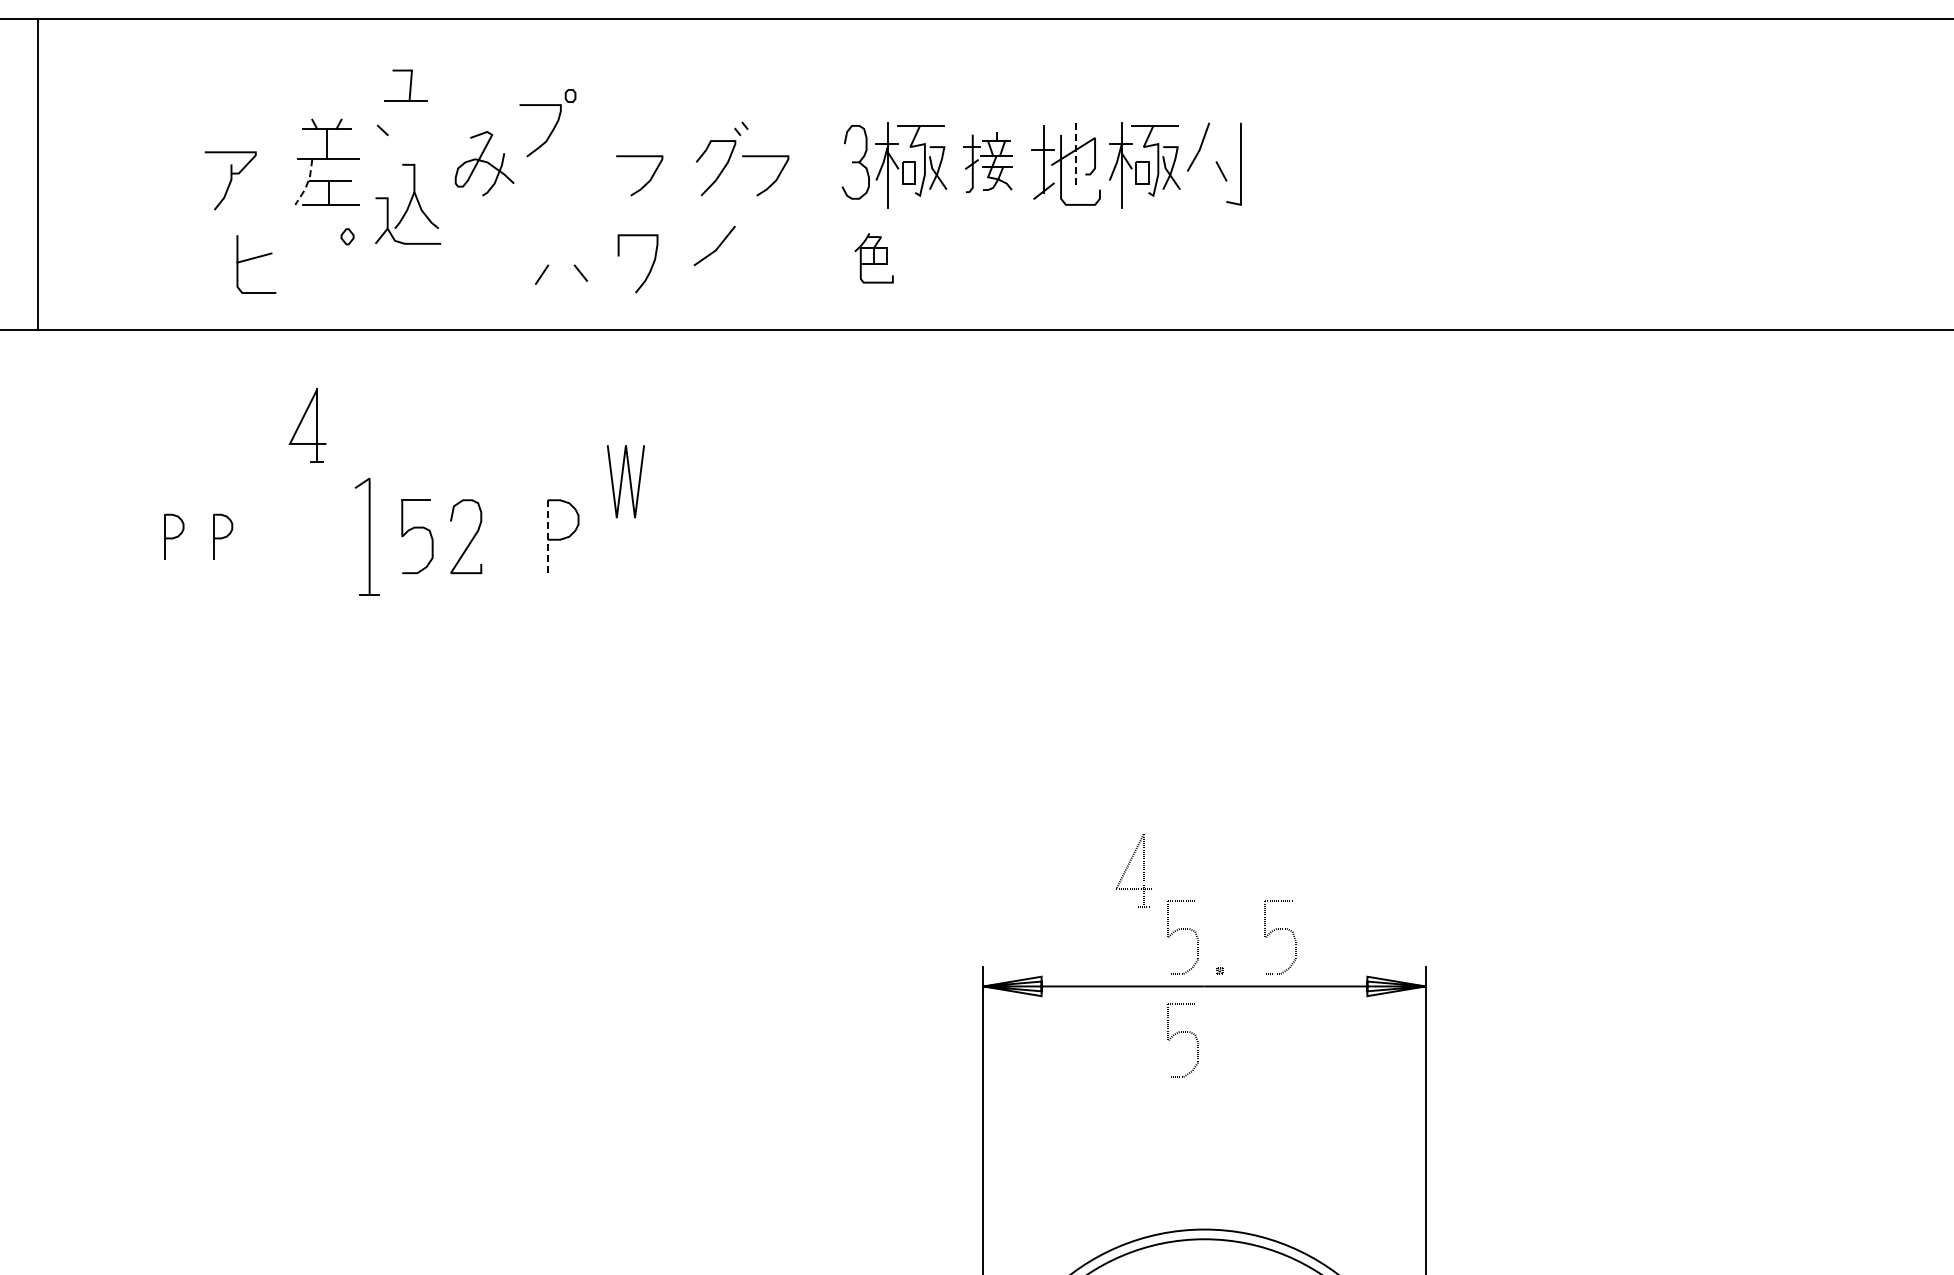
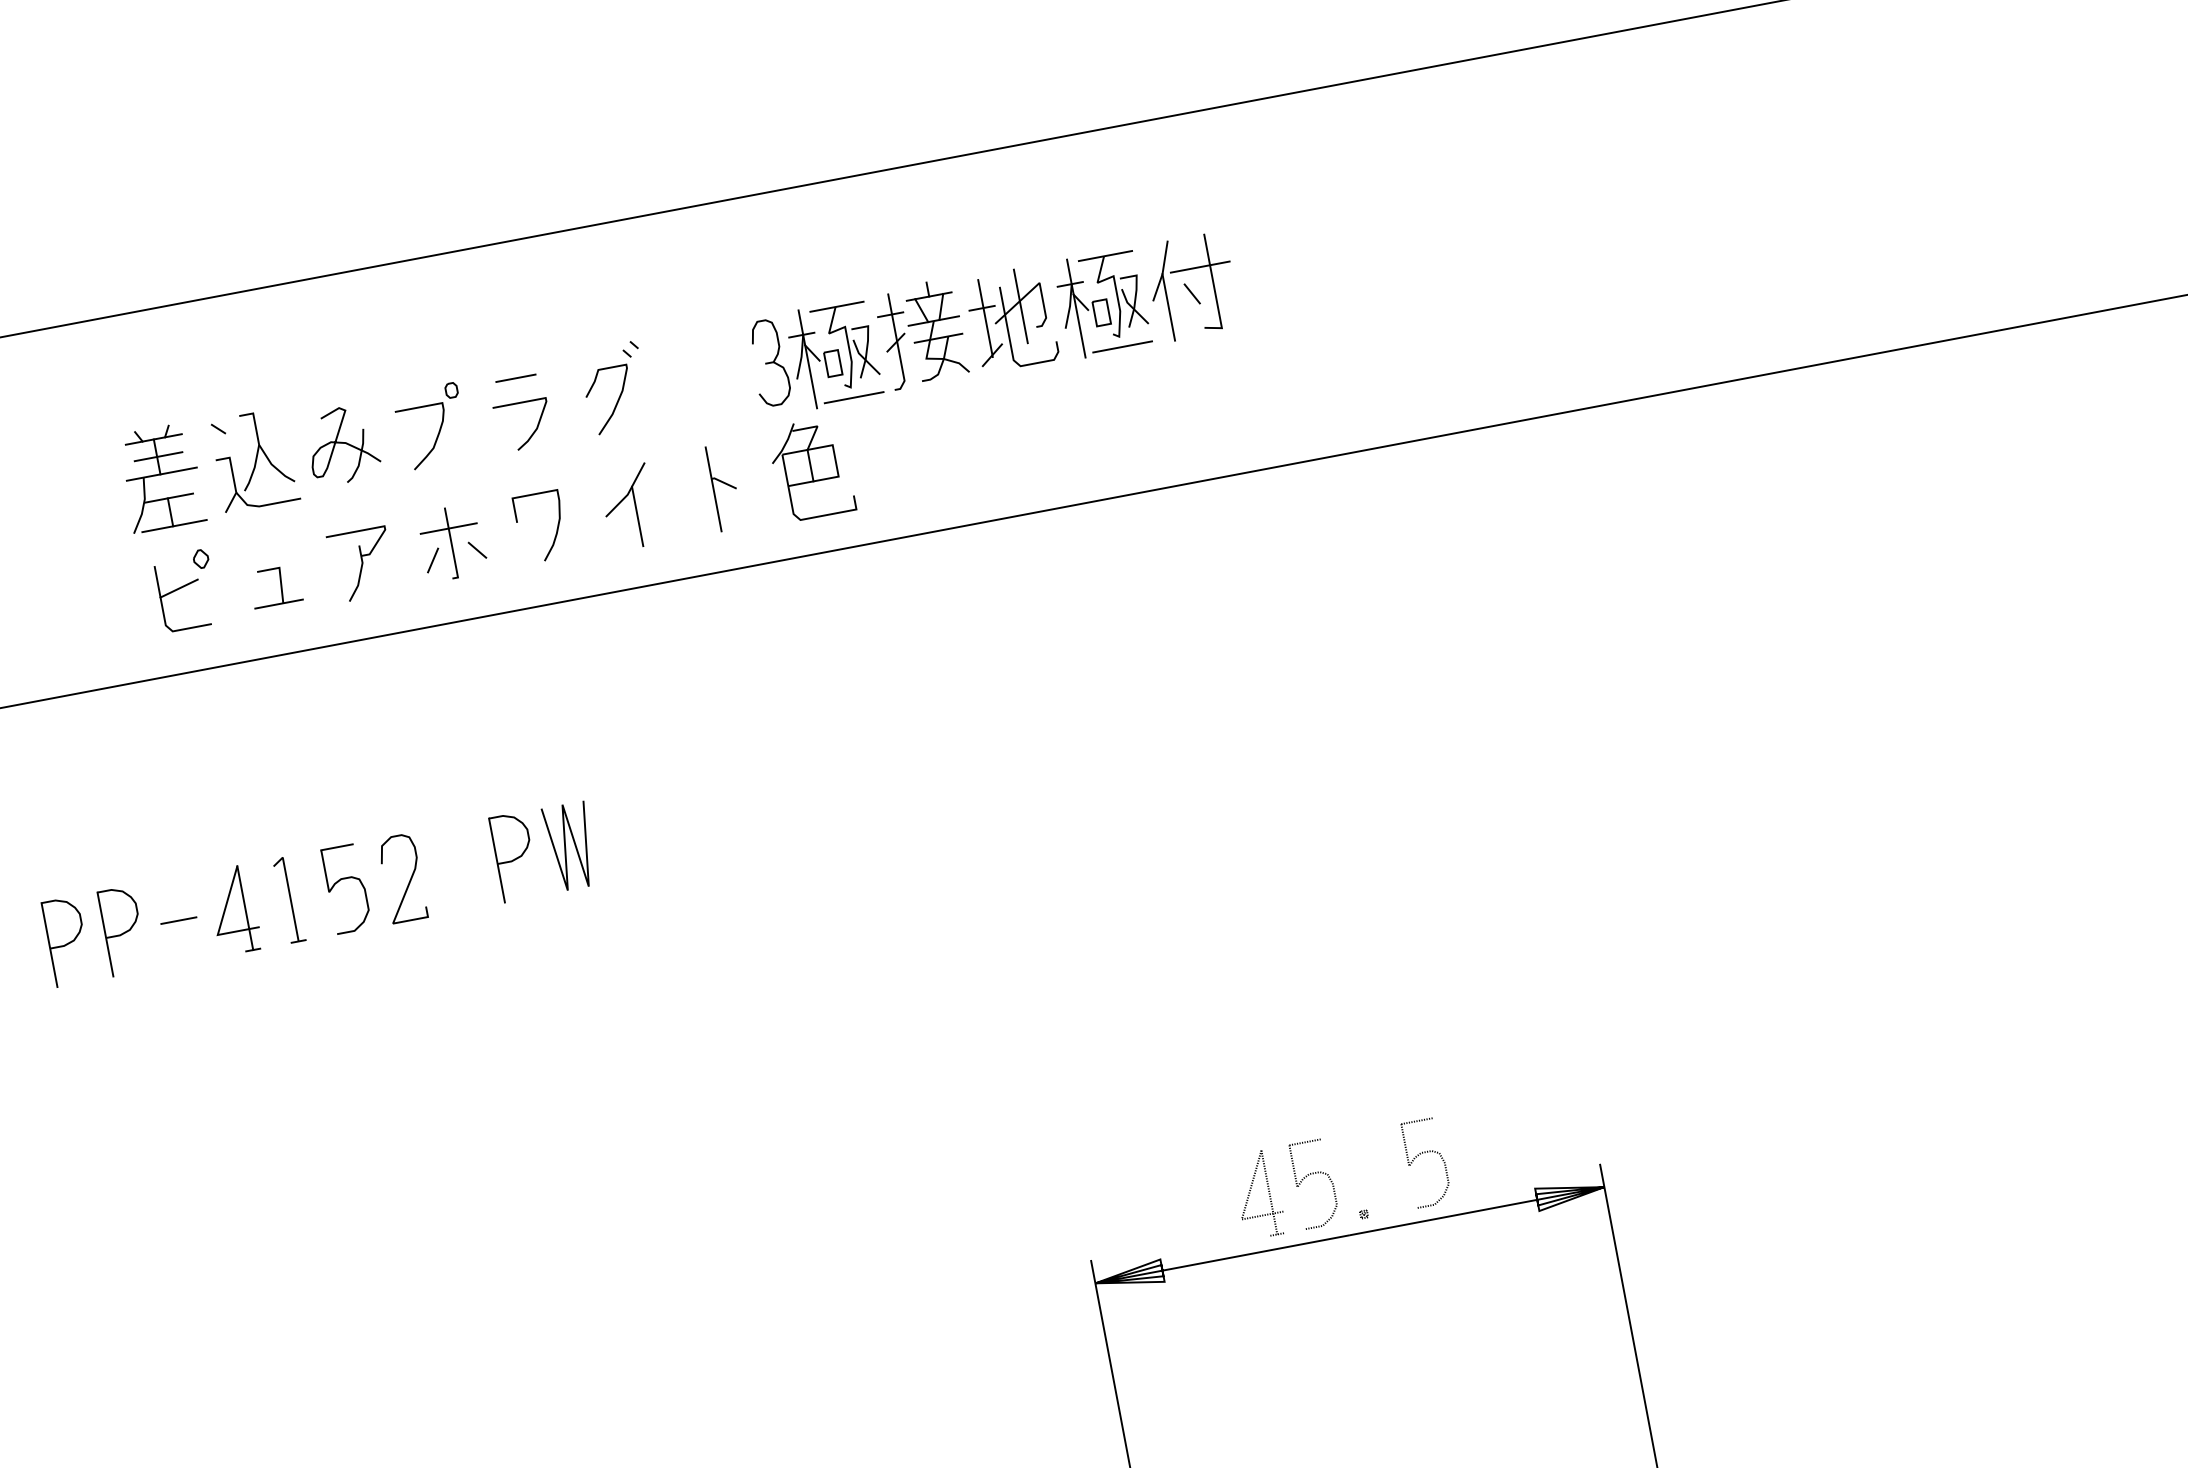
part: (405, 85) -> (275, 586), moved
part: (553, 127) -> (438, 430), moved
line: (640, 134) -> (515, 377), added
line: (327, 144) -> (157, 457), added
line: (1231, 150) -> (1199, 267), added
line: (1075, 154) -> (1020, 306), dashed -> solid
part: (987, 162) -> (921, 334), size x1.43
line: (1199, 178) -> (1168, 306), added
part: (230, 180) -> (361, 564), moved
curve: (772, 182) -> (678, 404), removed
line: (307, 183) -> (143, 506), dashed -> solid
part: (408, 203) -> (254, 459), moved
line: (920, 204) -> (853, 397), added
line: (1154, 204) -> (1122, 346), added
part: (873, 257) -> (810, 468), size x1.67
part: (798, 259) -> (724, 487), added
part: (560, 262) -> (451, 542), added
part: (256, 264) -> (182, 595), moved
line: (720, 270) -> (637, 516), added
part: (307, 425) -> (233, 909), moved
line: (622, 481) -> (566, 847), moved
part: (174, 536) -> (67, 941), size x1.67
part: (223, 536) -> (123, 930), size x1.67
line: (271, 536) -> (178, 920), added
part: (367, 536) -> (289, 899), size x0.62
line: (548, 537) -> (497, 861), dashed -> solid
part: (1127, 868) -> (1250, 1193), moved
part: (1183, 1032) -> (1335, 1292), removed

